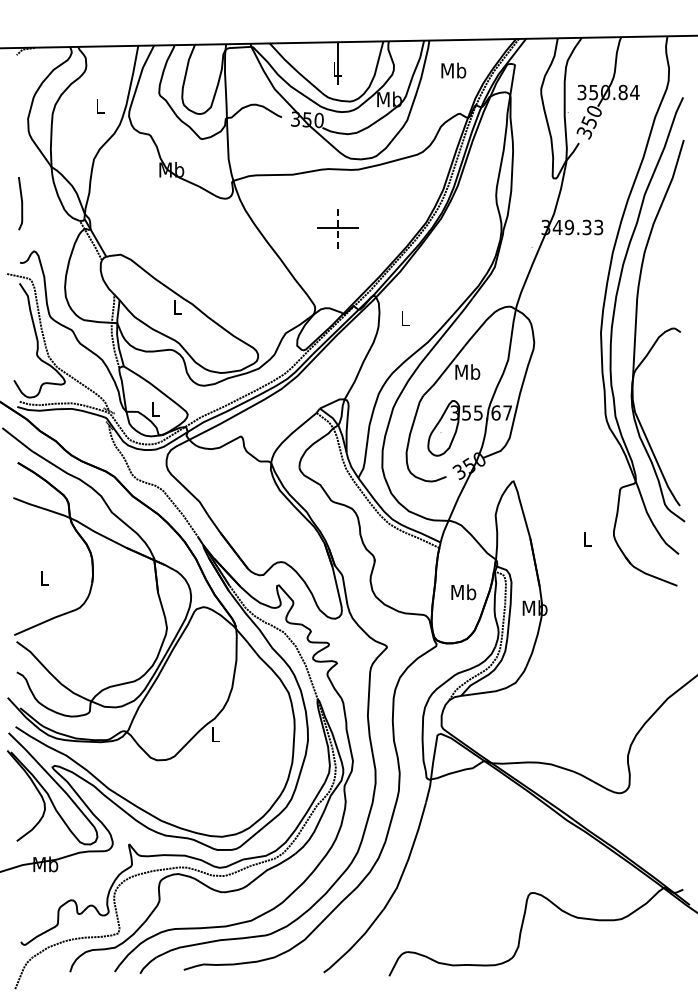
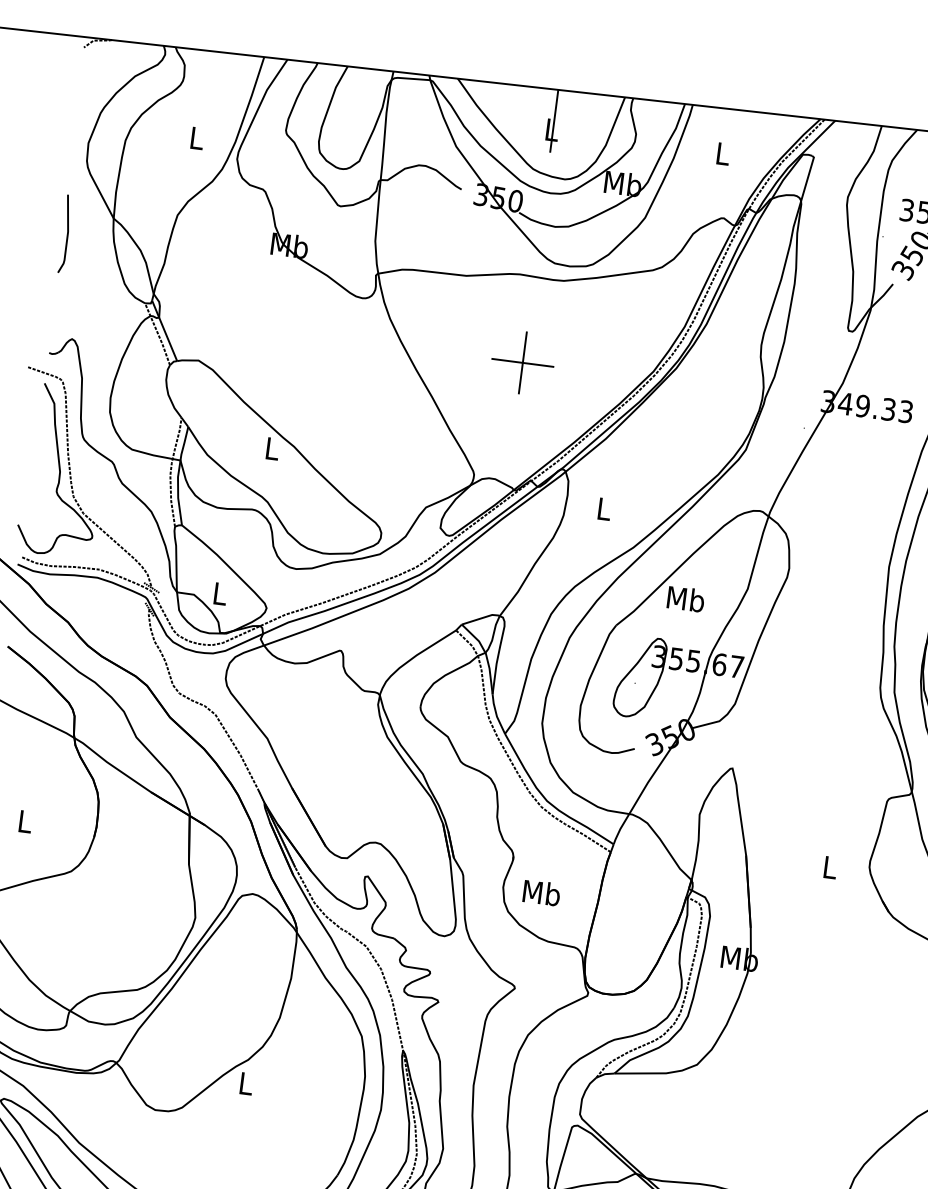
text: (453, 70) -> (722, 153), Mb -> L
line: (21, 203) -> (66, 234), moved
line: (338, 227) -> (523, 362), dashed -> solid
text: (463, 592) -> (541, 893), moved

